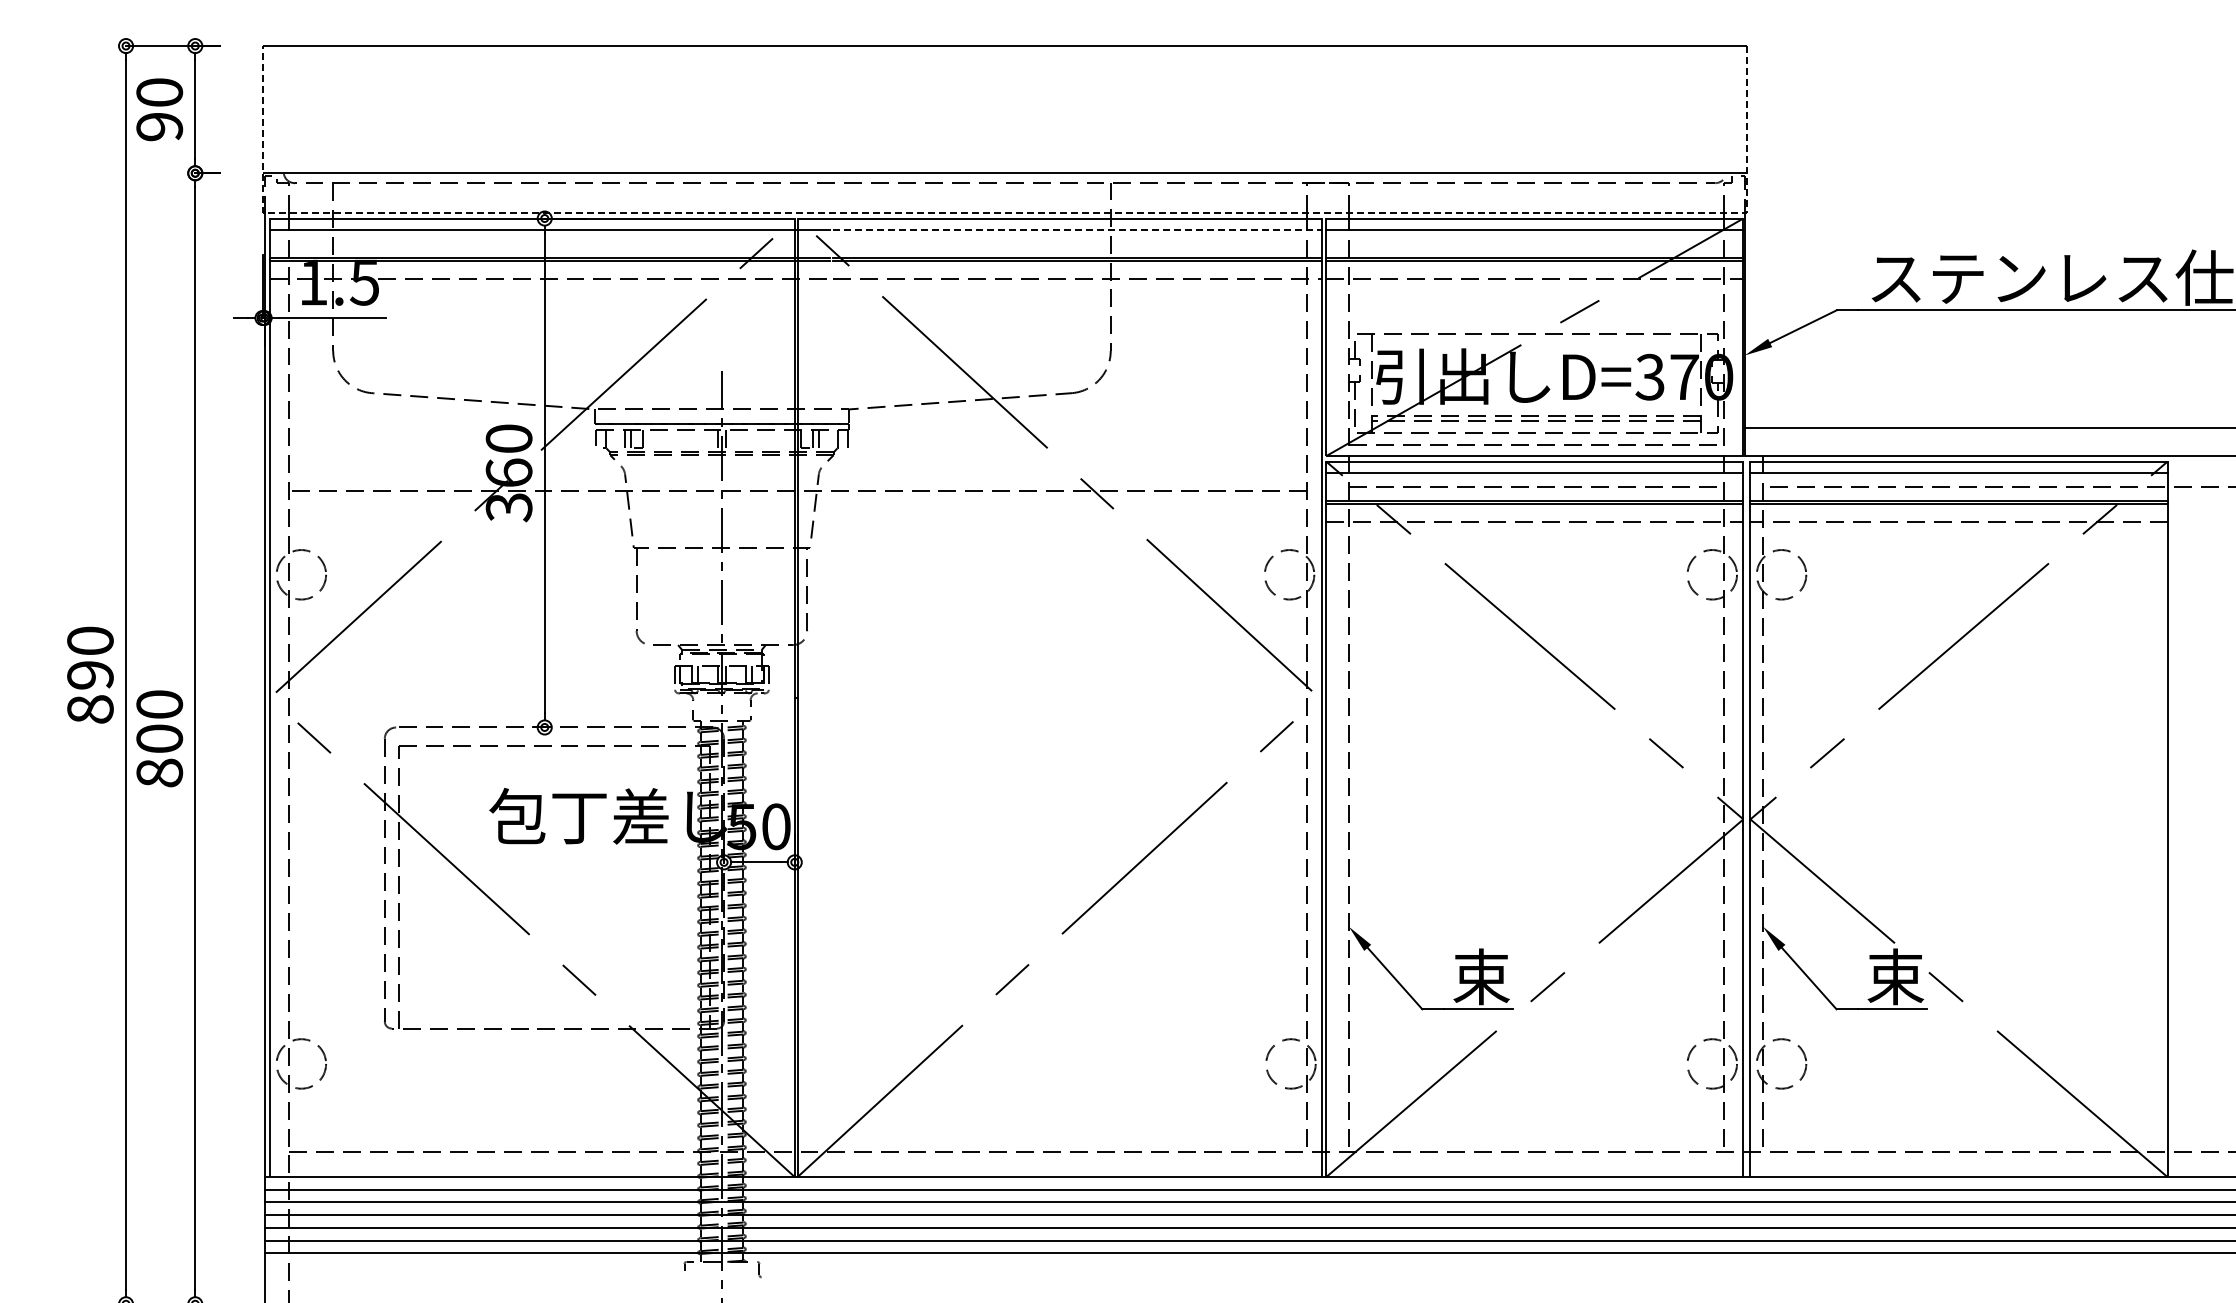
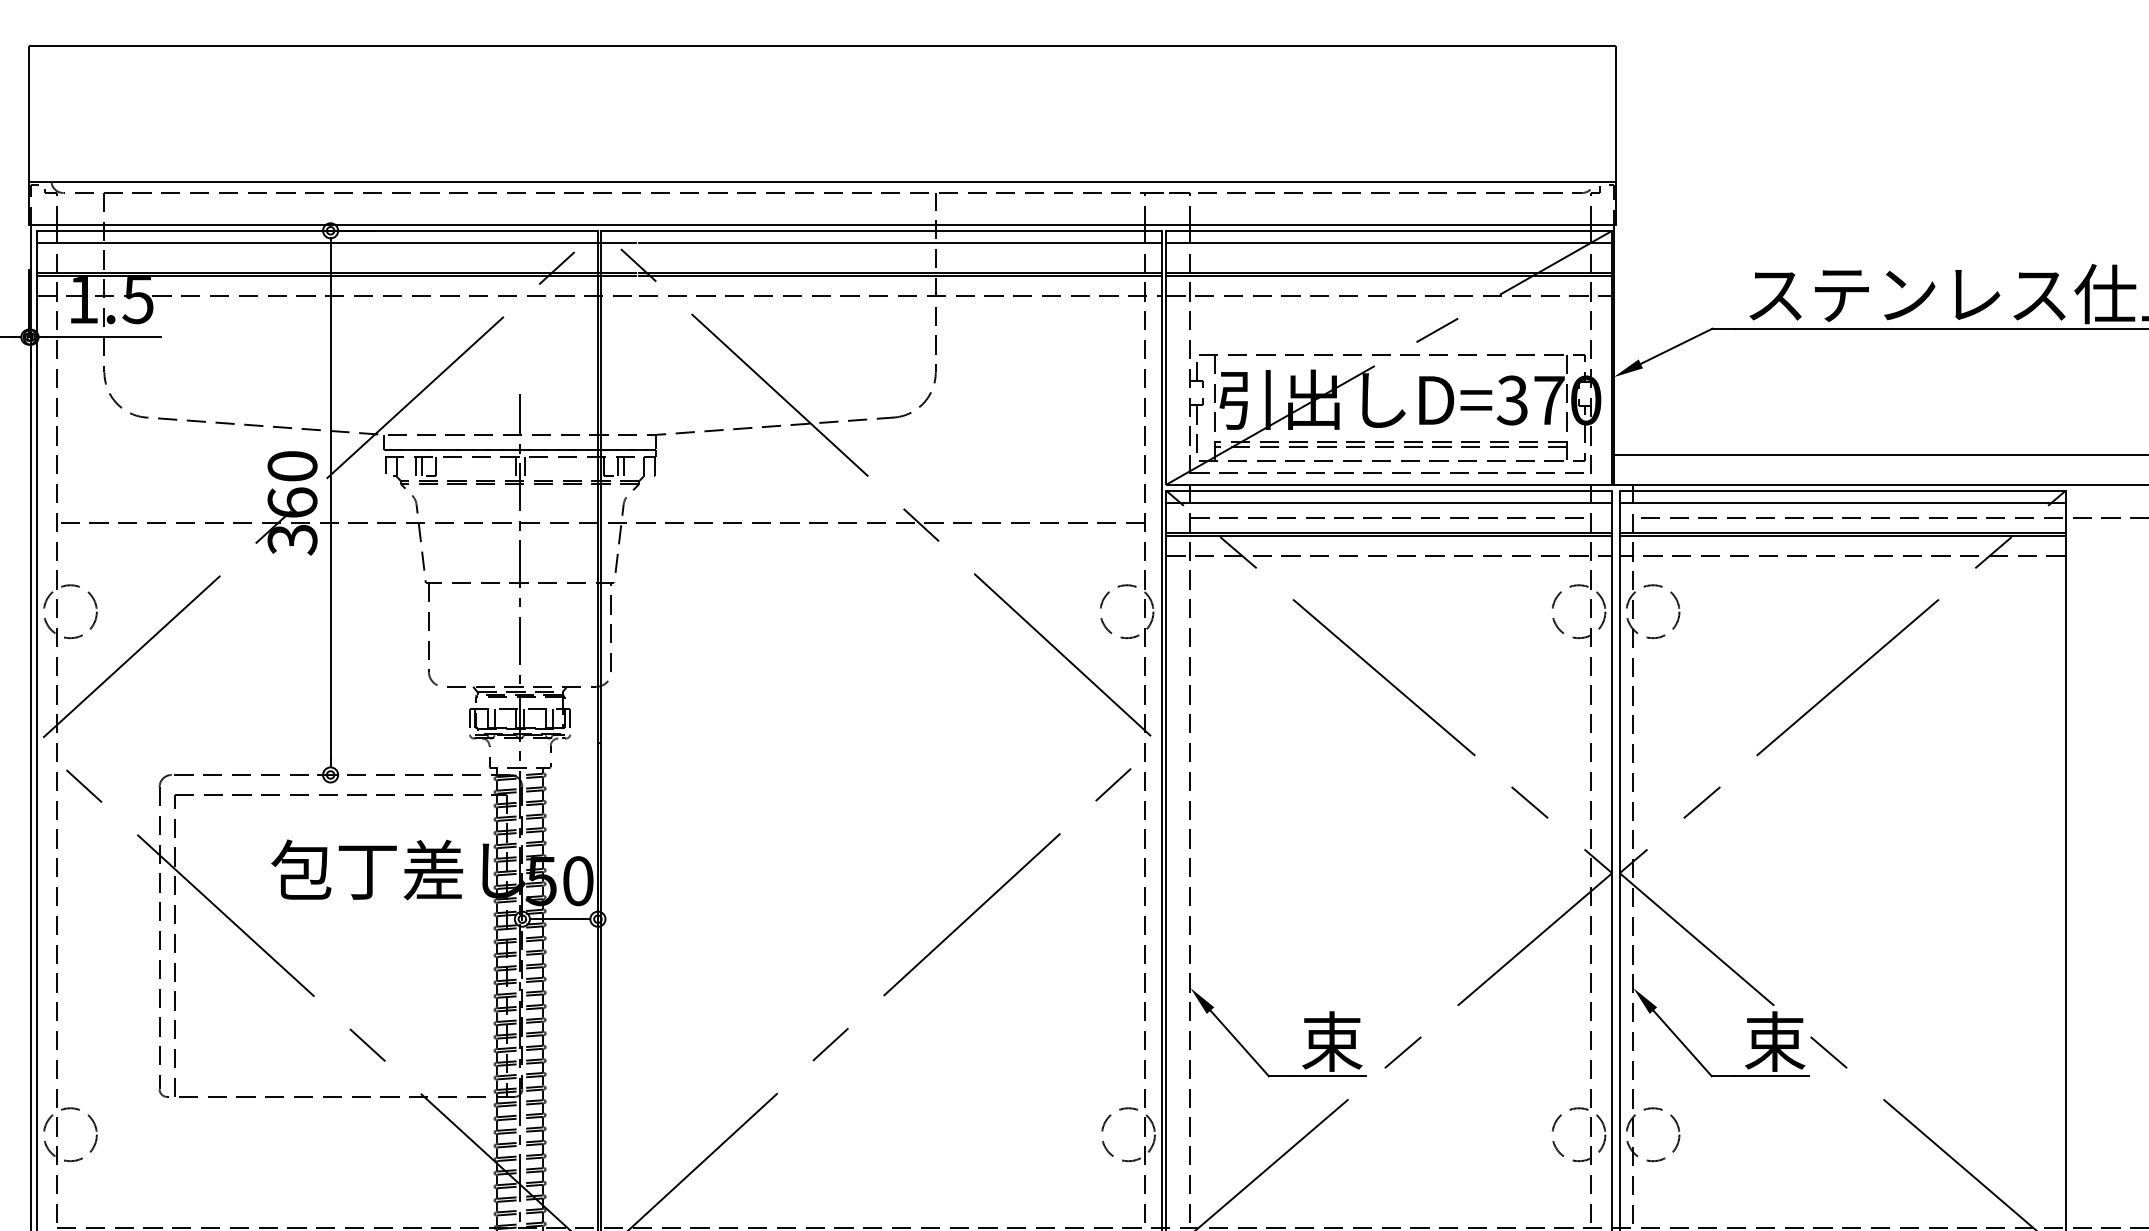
line: (1004, 212) -> (822, 224), dashed -> solid
line: (1077, 229) -> (900, 242), dashed -> solid

